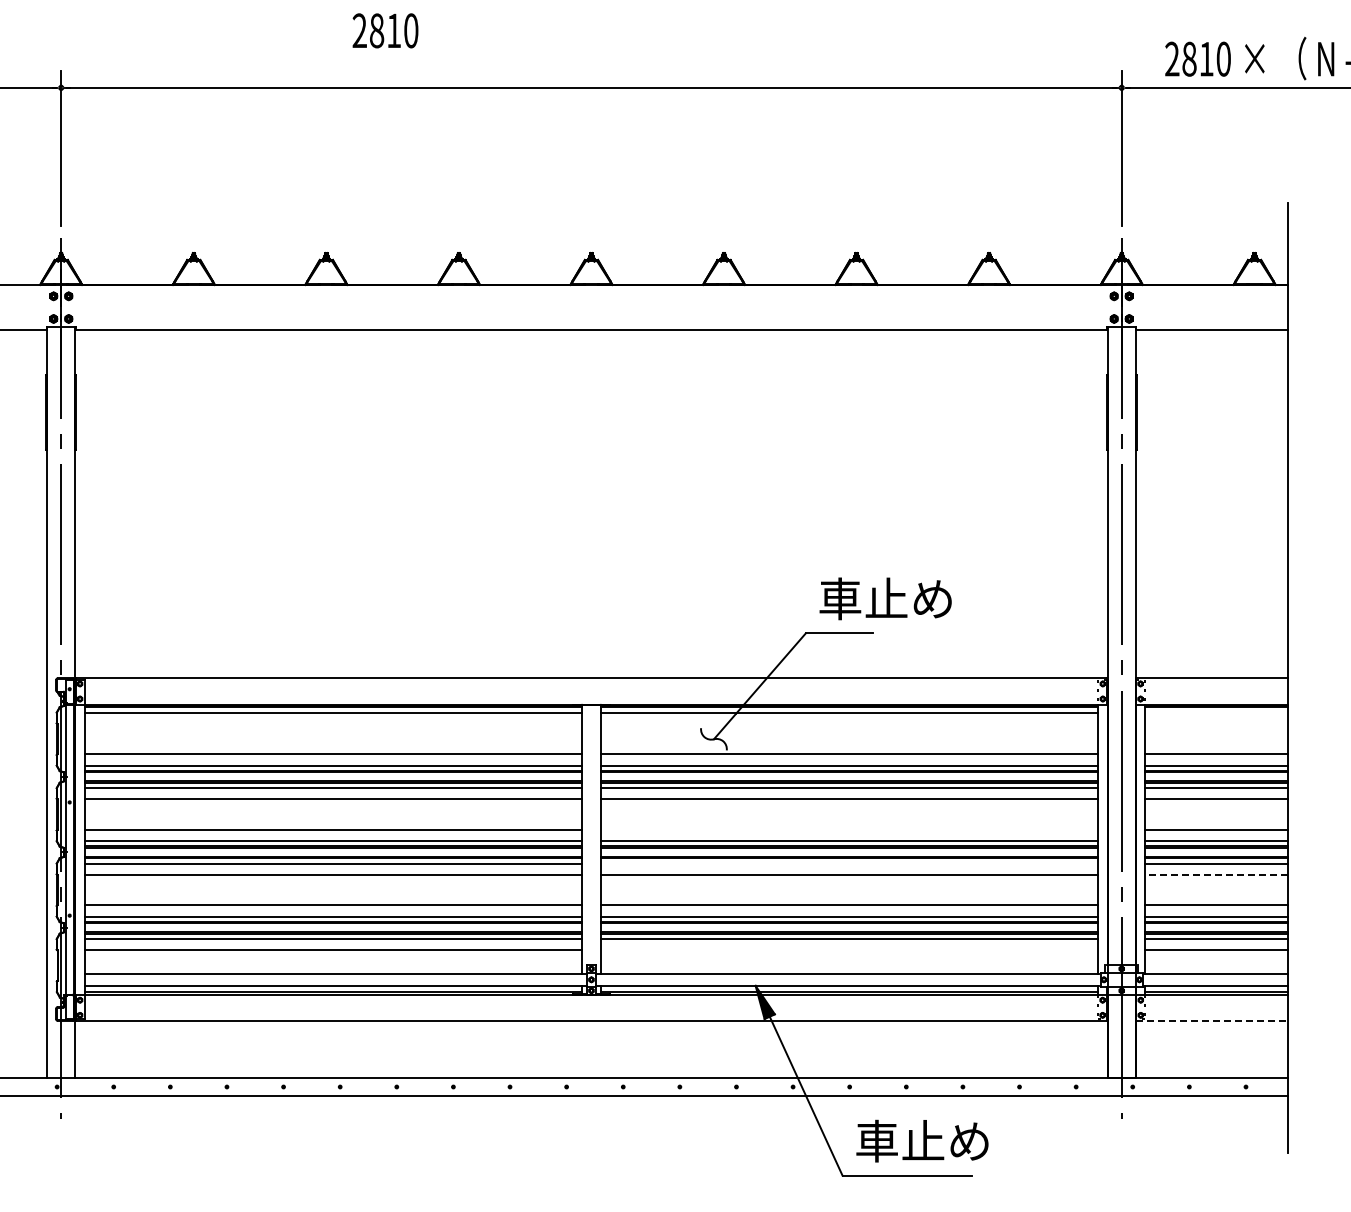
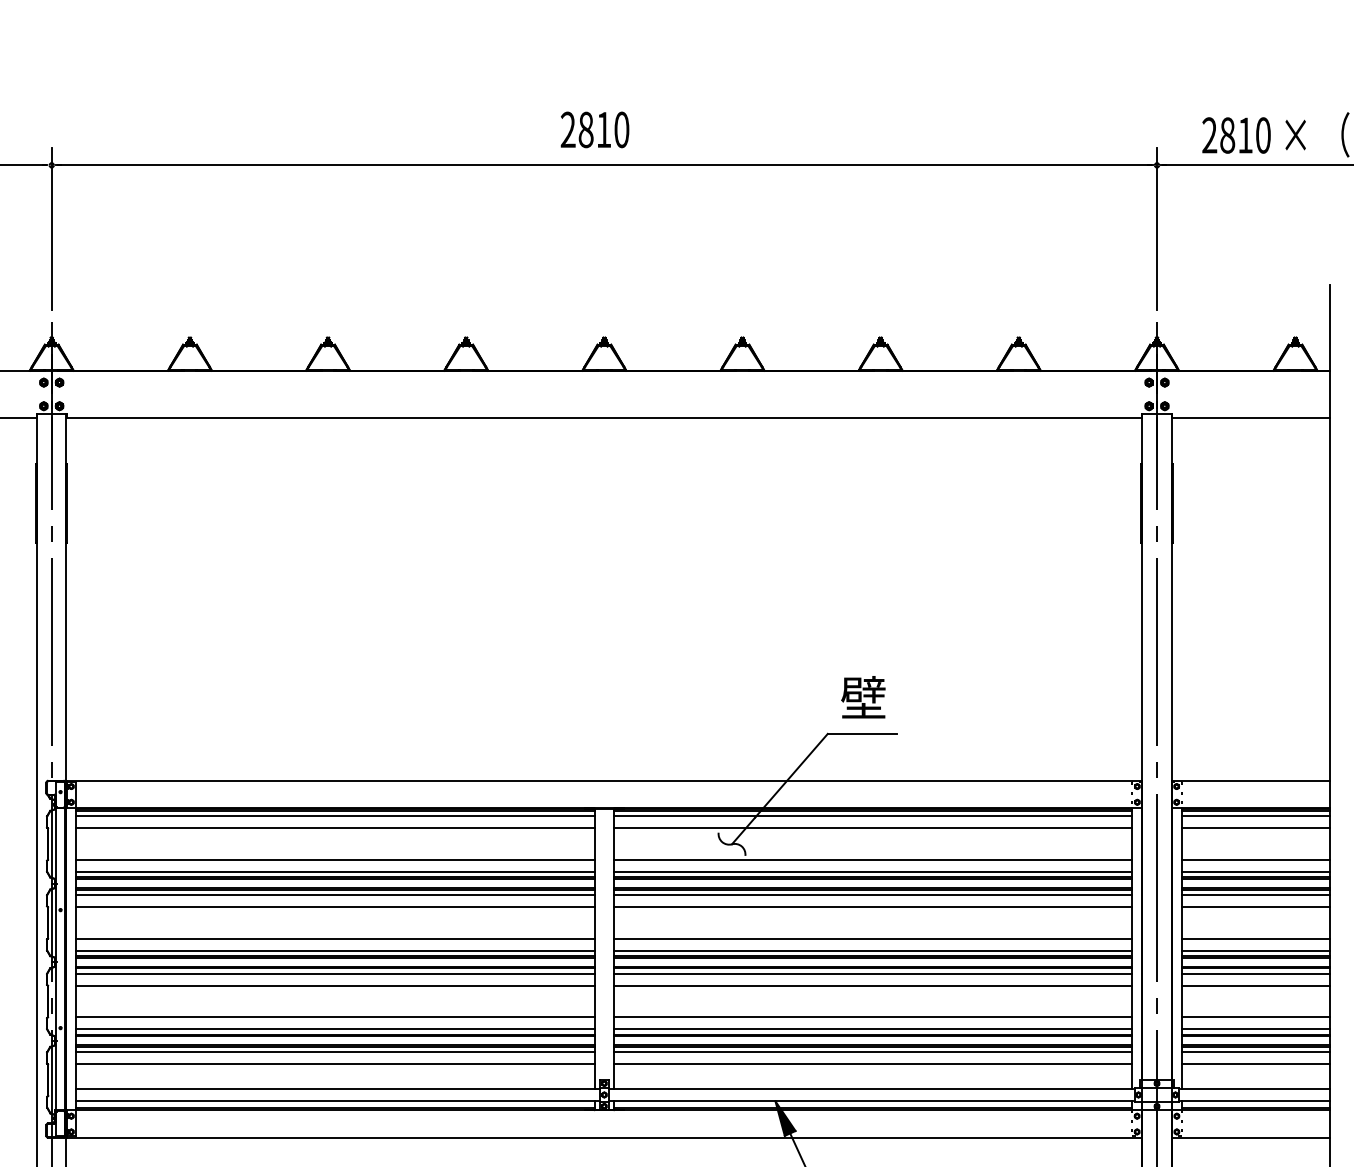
text: (385, 30) -> (595, 129), moved
text: (884, 598) -> (909, 697), 車止め -> 壁
line: (1216, 712) -> (1255, 816), added
line: (333, 723) -> (335, 827), added
line: (849, 723) -> (873, 827), added
line: (1216, 723) -> (1255, 827), added
line: (849, 829) -> (873, 938), added
line: (849, 863) -> (873, 973), added
line: (1216, 874) -> (1255, 985), dashed -> solid
line: (849, 950) -> (873, 1064), added
line: (1211, 1020) -> (1250, 1137), dashed -> solid

